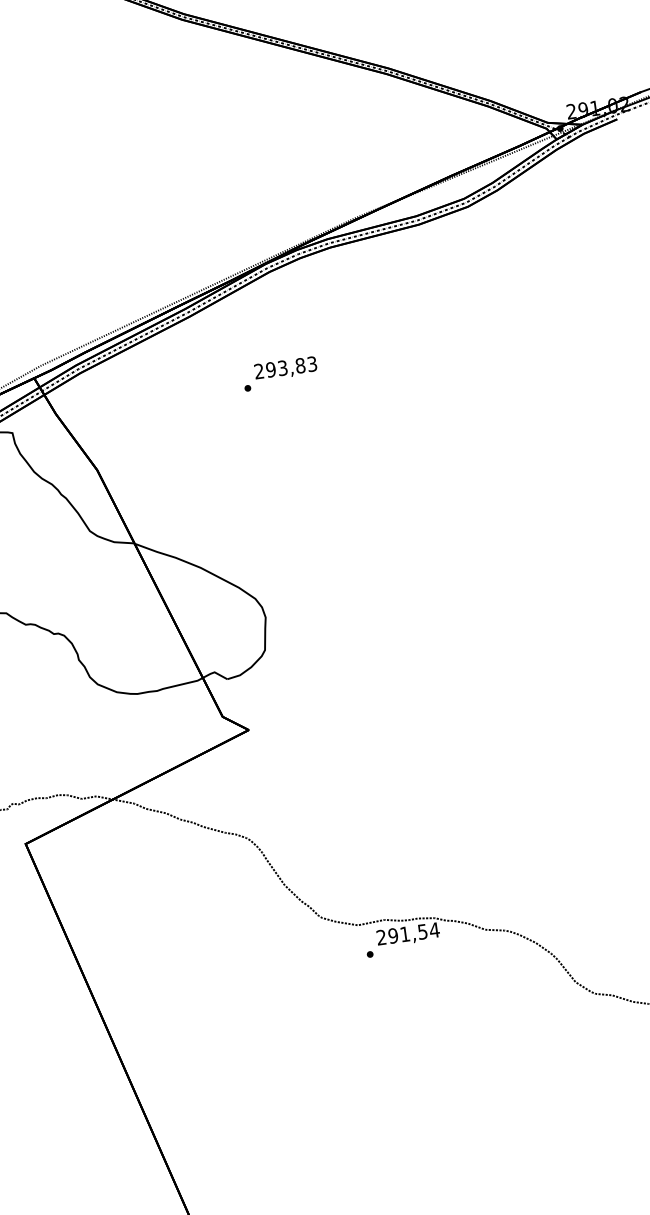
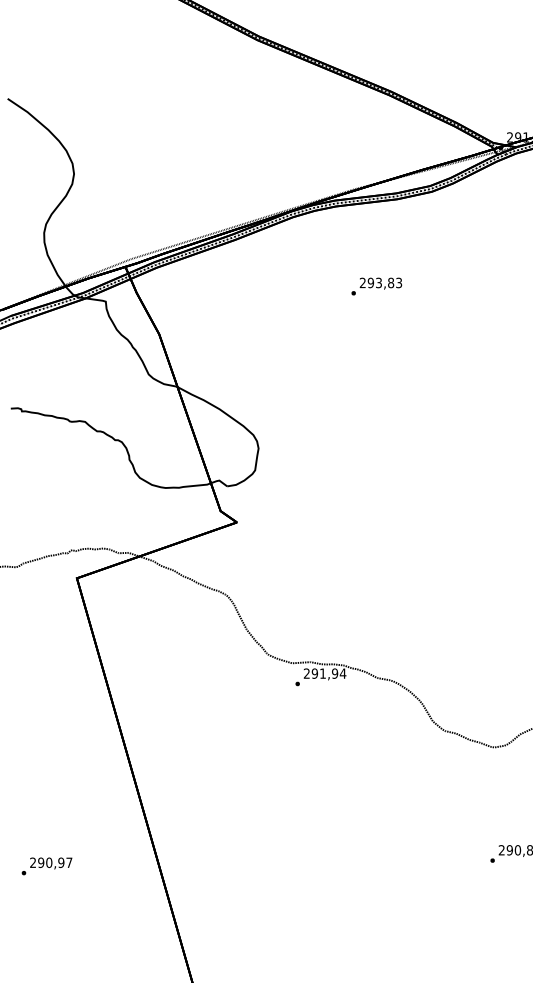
text: (279, 373) -> (376, 286), moved
text: (423, 931) -> (335, 673), 291,54 -> 291,94

